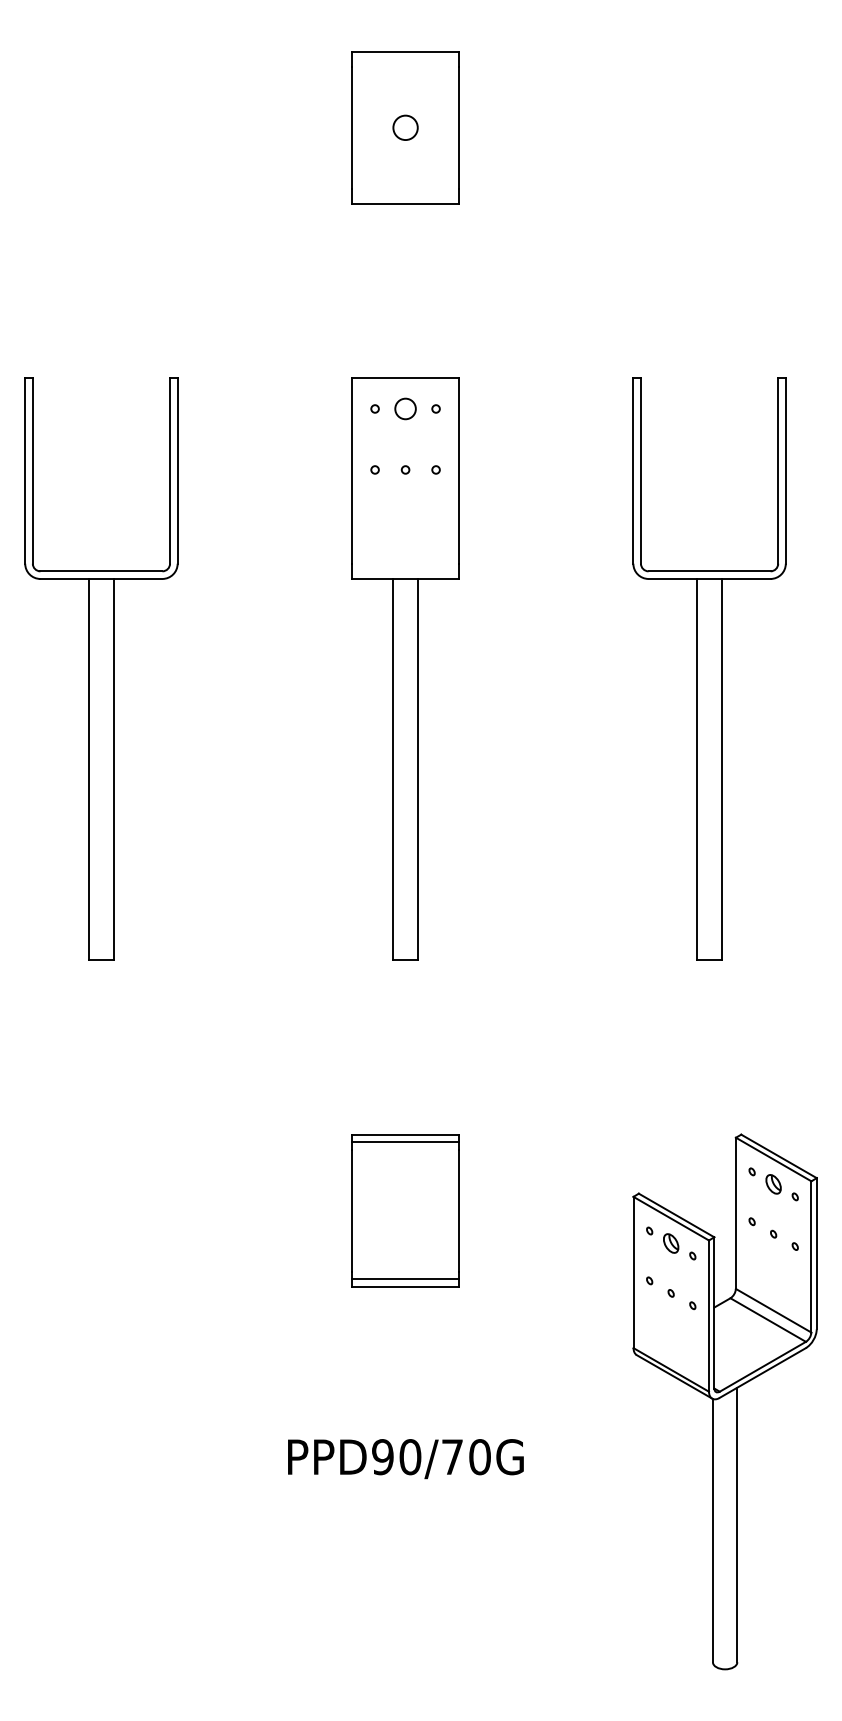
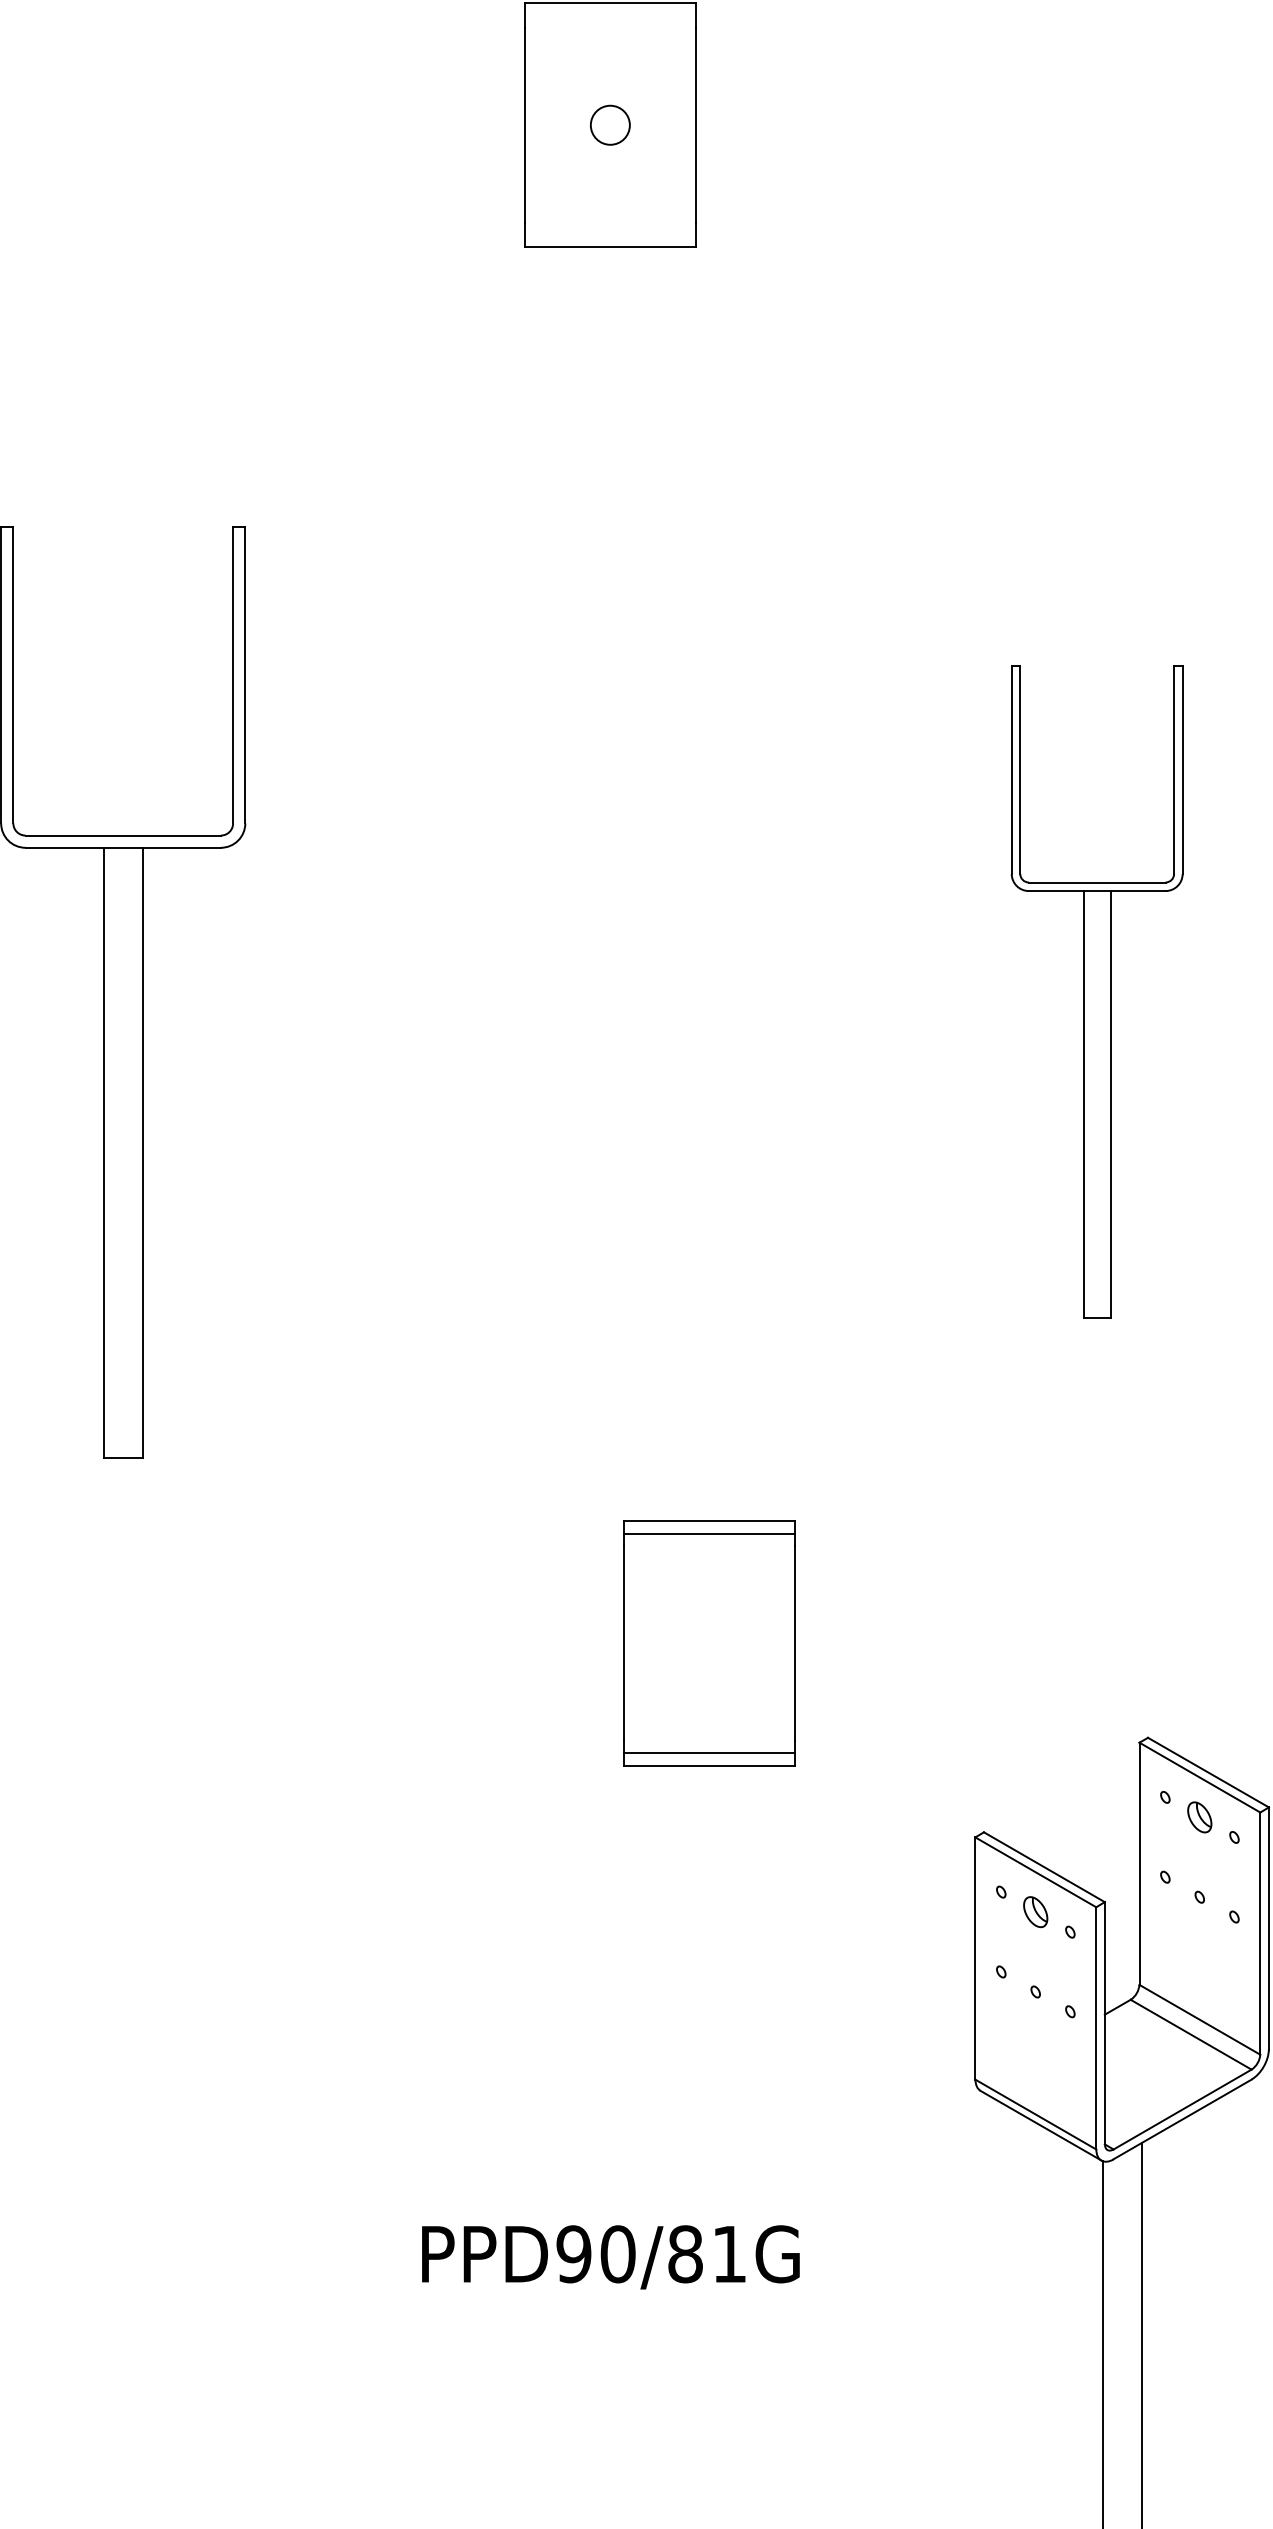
part: (405, 668) -> (610, 991), removed
part: (709, 668) -> (1097, 991), size x0.7
part: (405, 1210) -> (709, 1643), moved
text: (465, 1457) -> (706, 2254), PPD90/70G -> PPD90/81G

